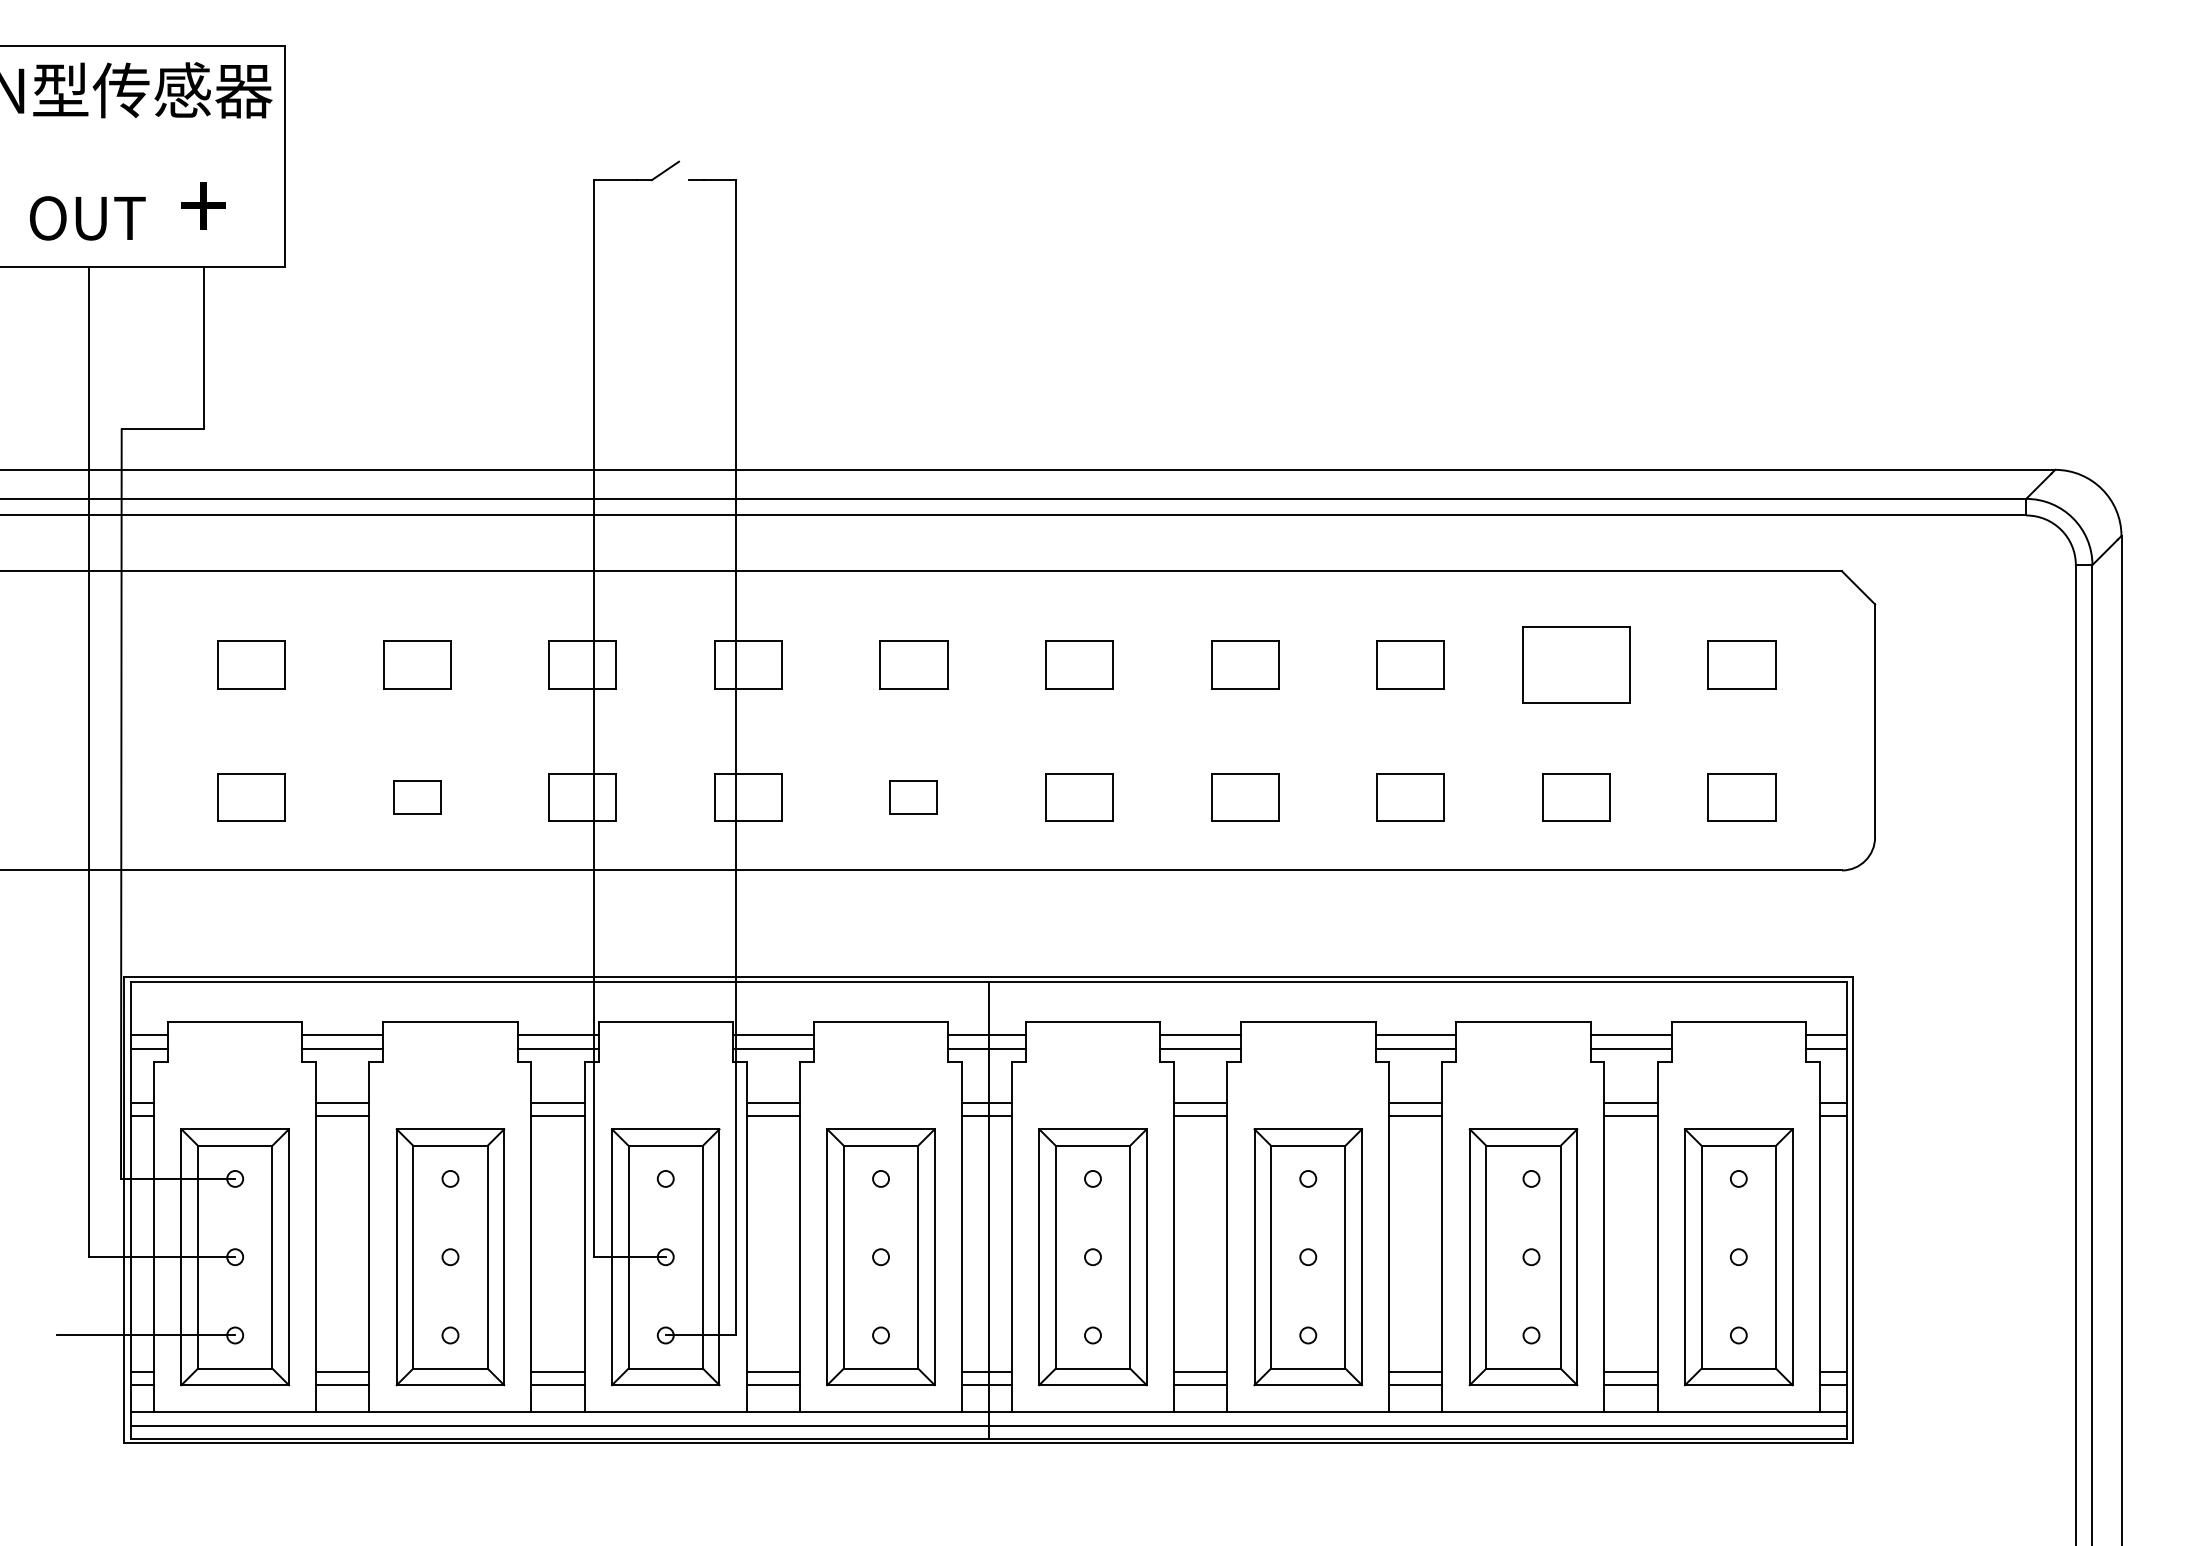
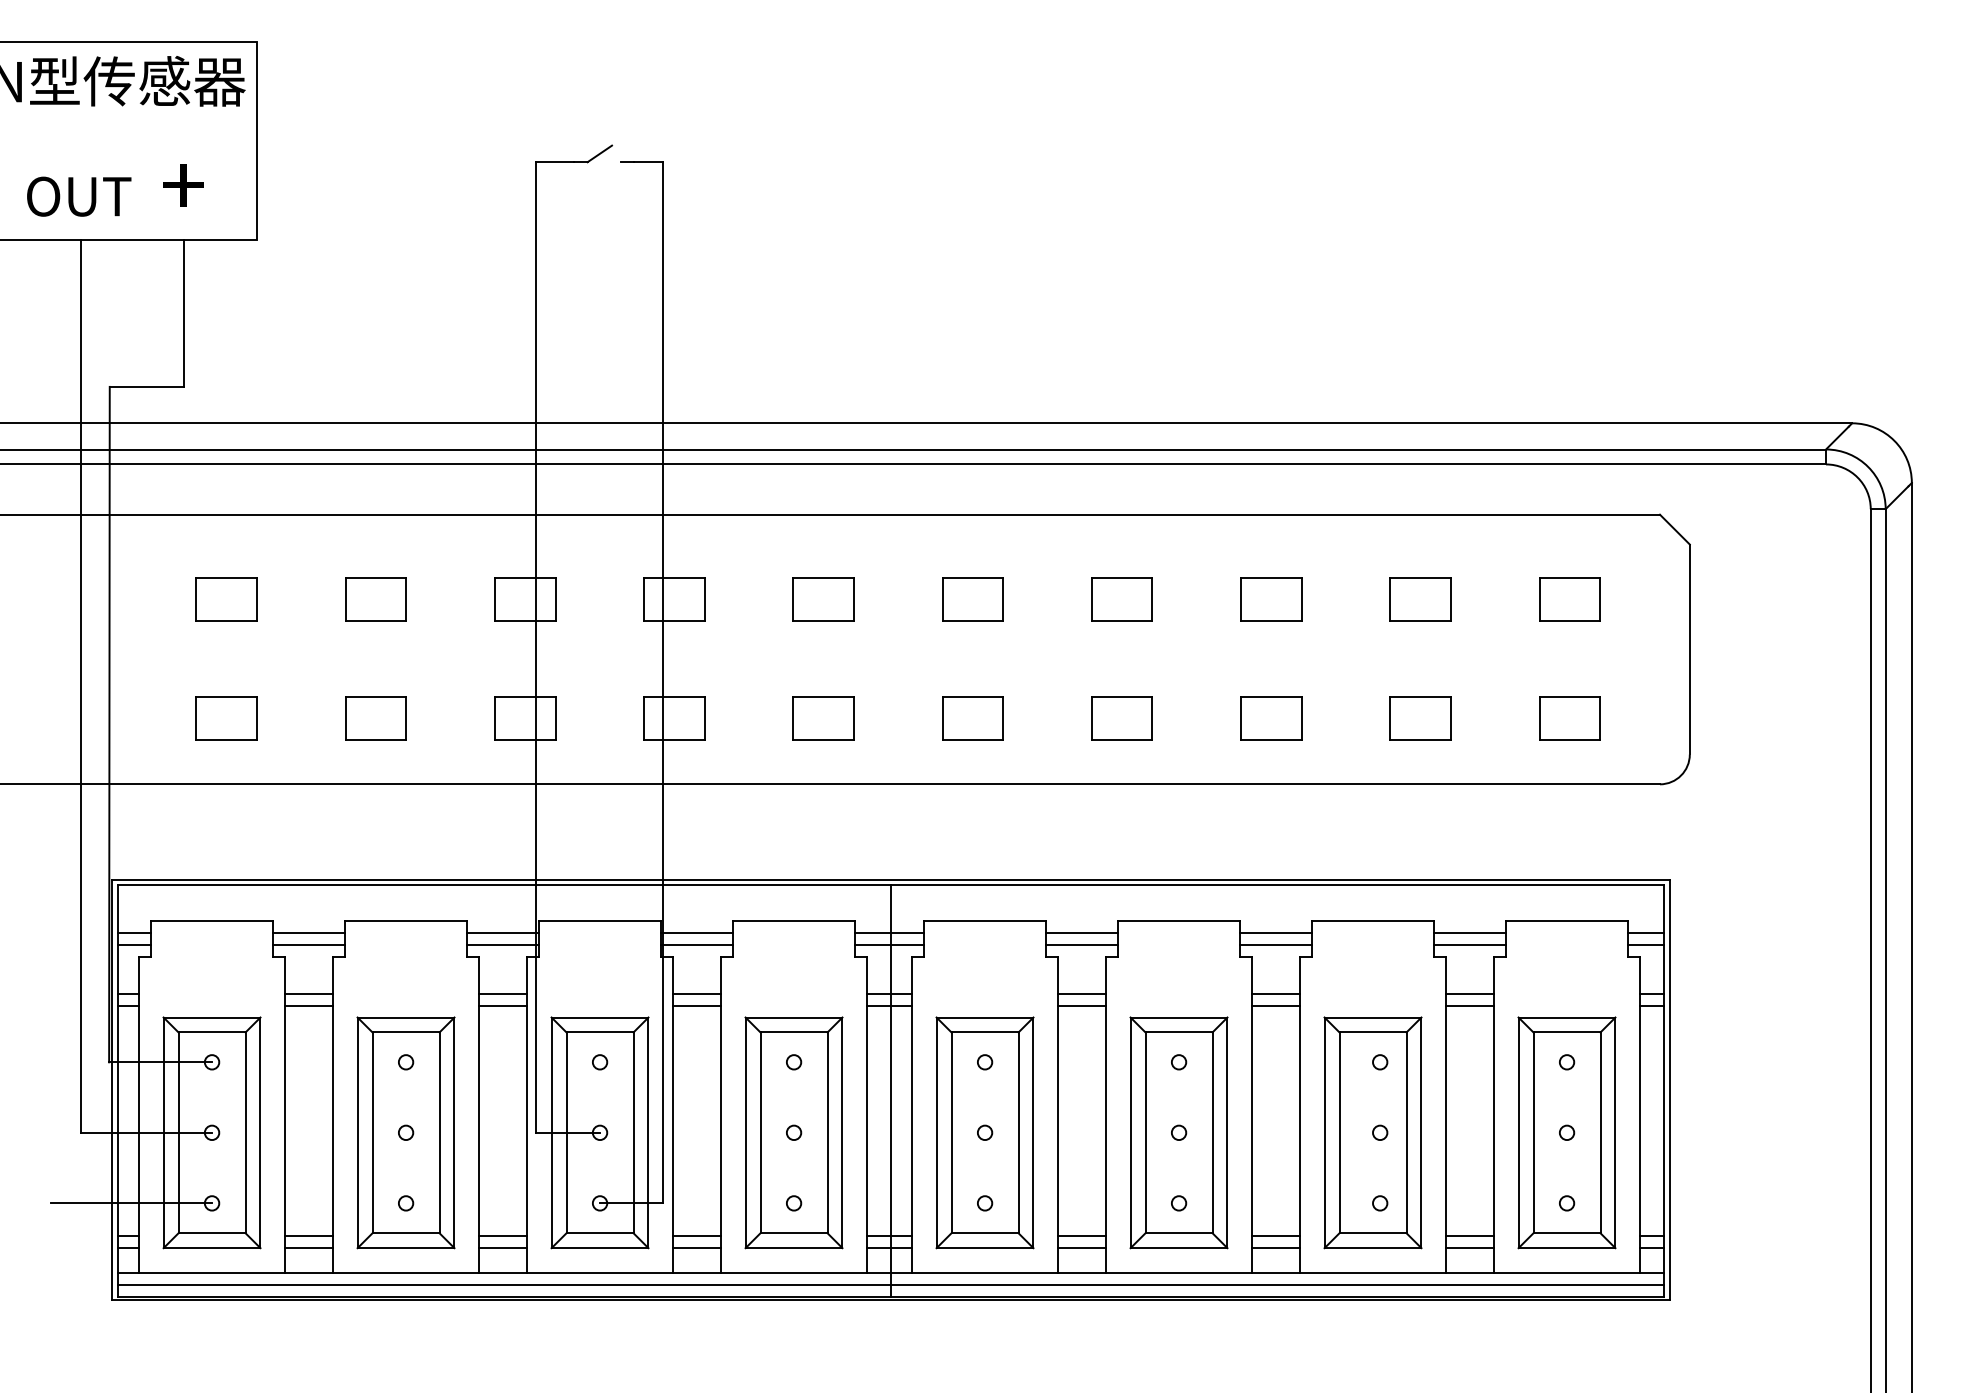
part: (1576, 665) -> (1420, 599), size x0.62
part: (416, 797) -> (375, 718), size x1.43
part: (913, 797) -> (823, 718), size x1.43

